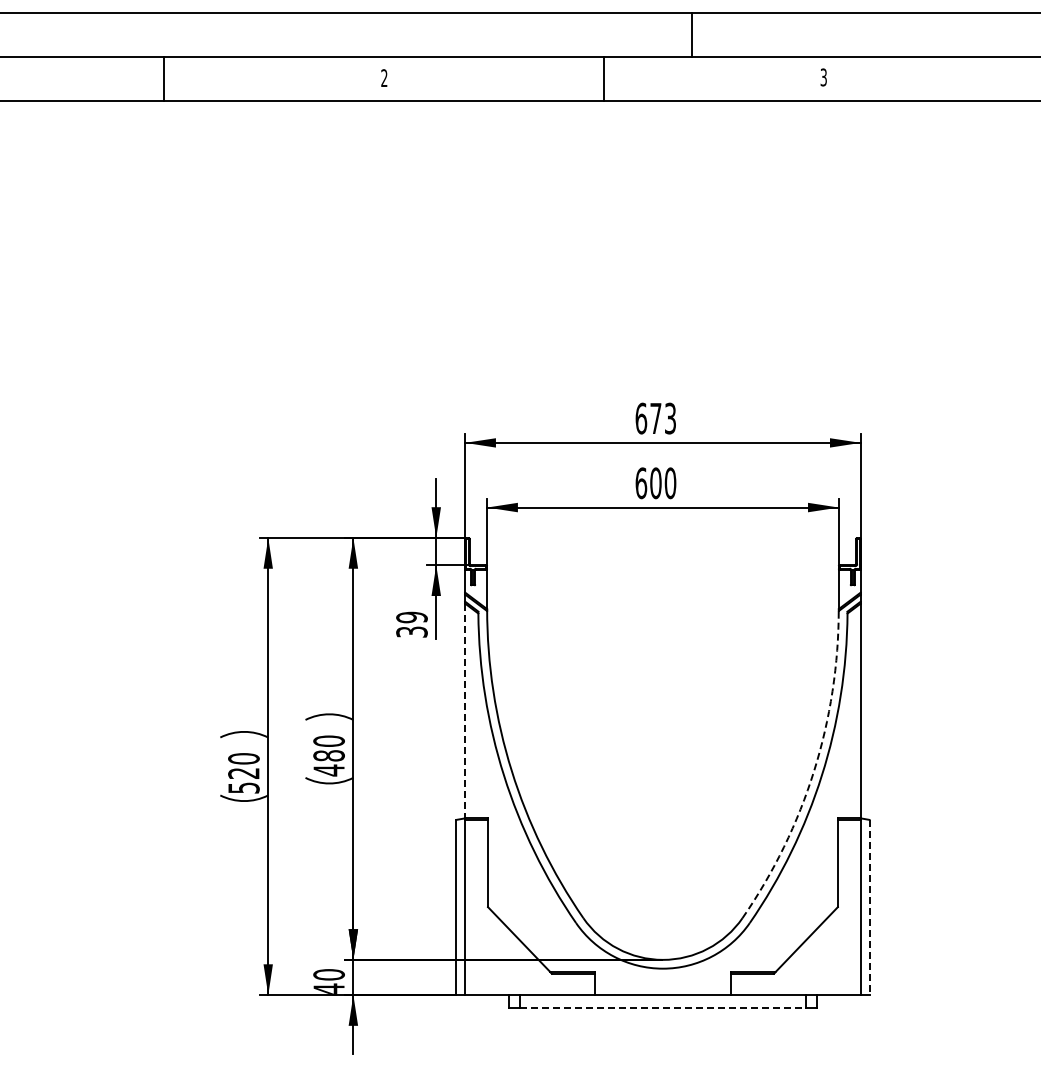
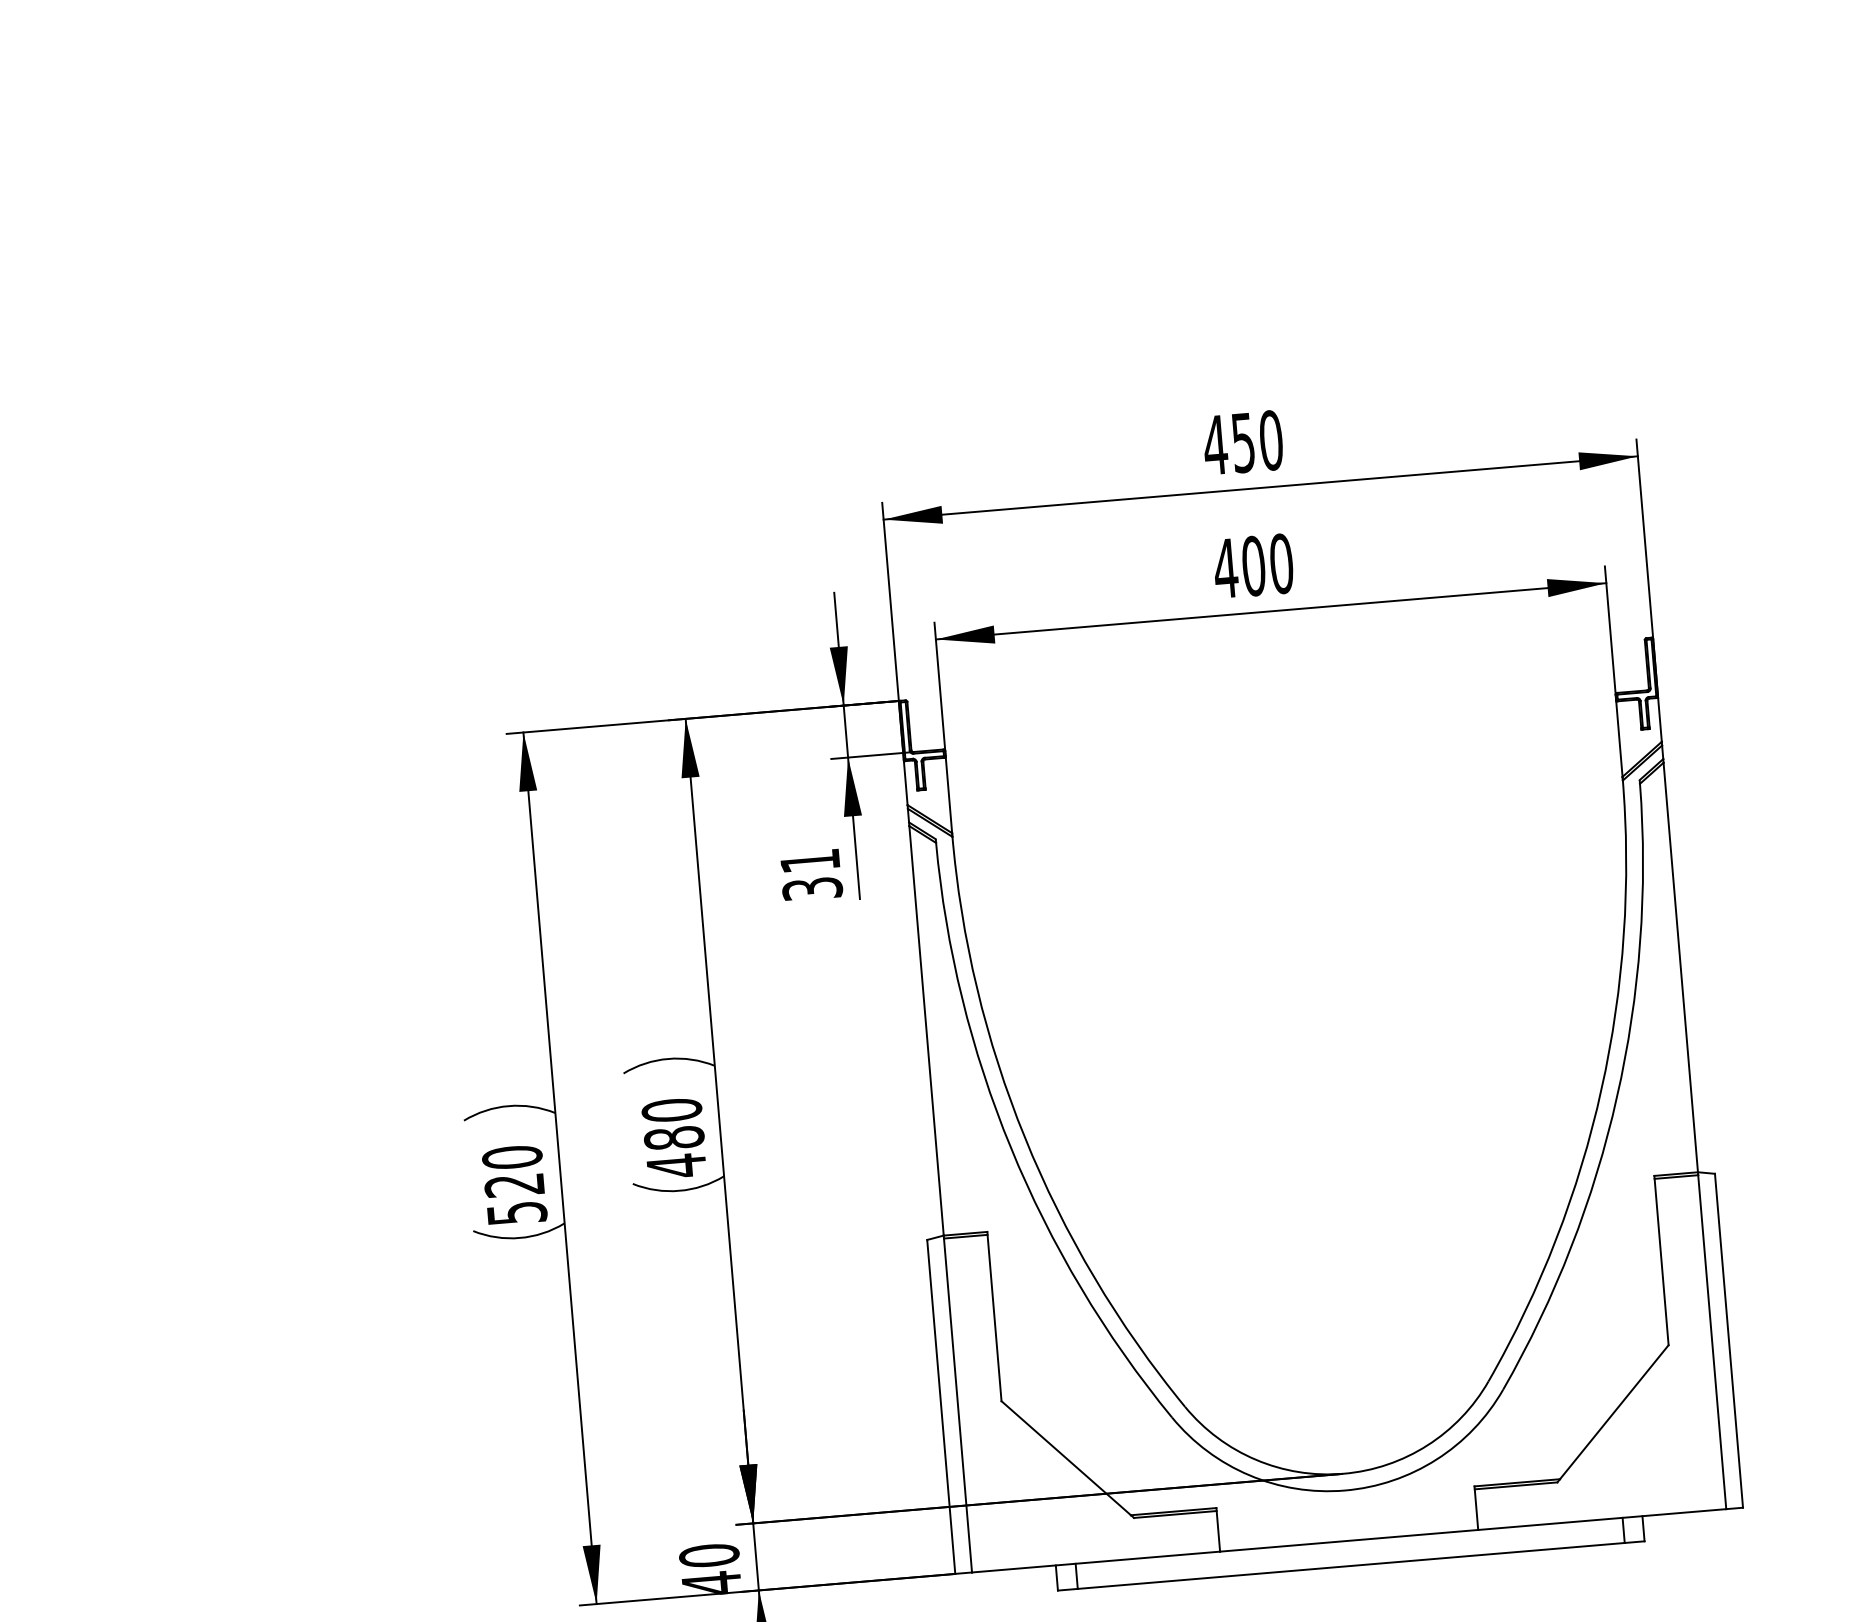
text: (655, 418) -> (1242, 442), 673 -> 450
text: (641, 483) -> (1226, 568), 600 -> 400
text: (411, 617) -> (809, 861), 39 -> 31
line: (465, 711) -> (927, 1031), dashed -> solid
arc: (814, 770) -> (1602, 1088), dashed -> solid
line: (869, 907) -> (1728, 1340), dashed -> solid
line: (663, 1008) -> (1352, 1566), dashed -> solid

